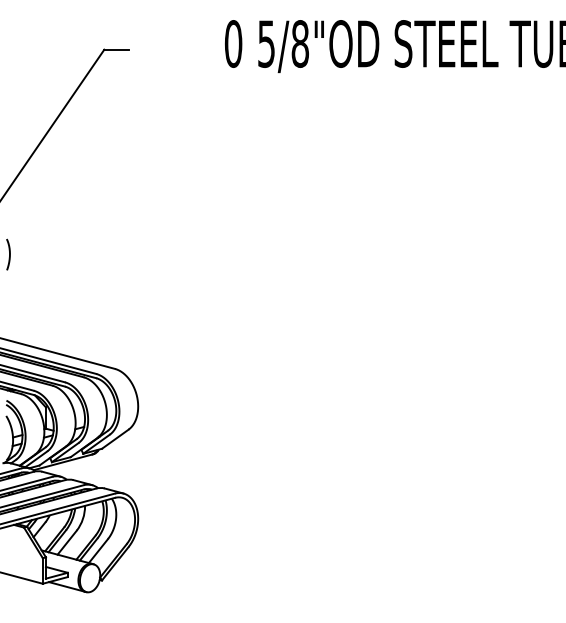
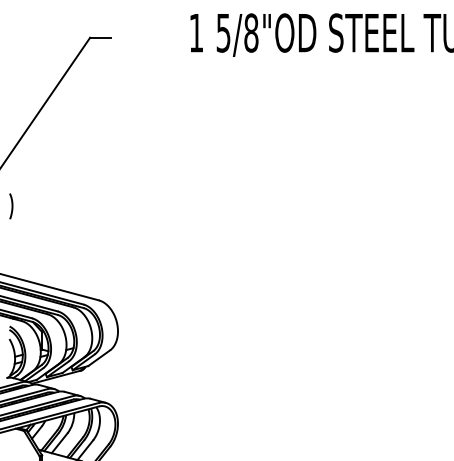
text: (233, 43) -> (196, 32), 0 -> 1

